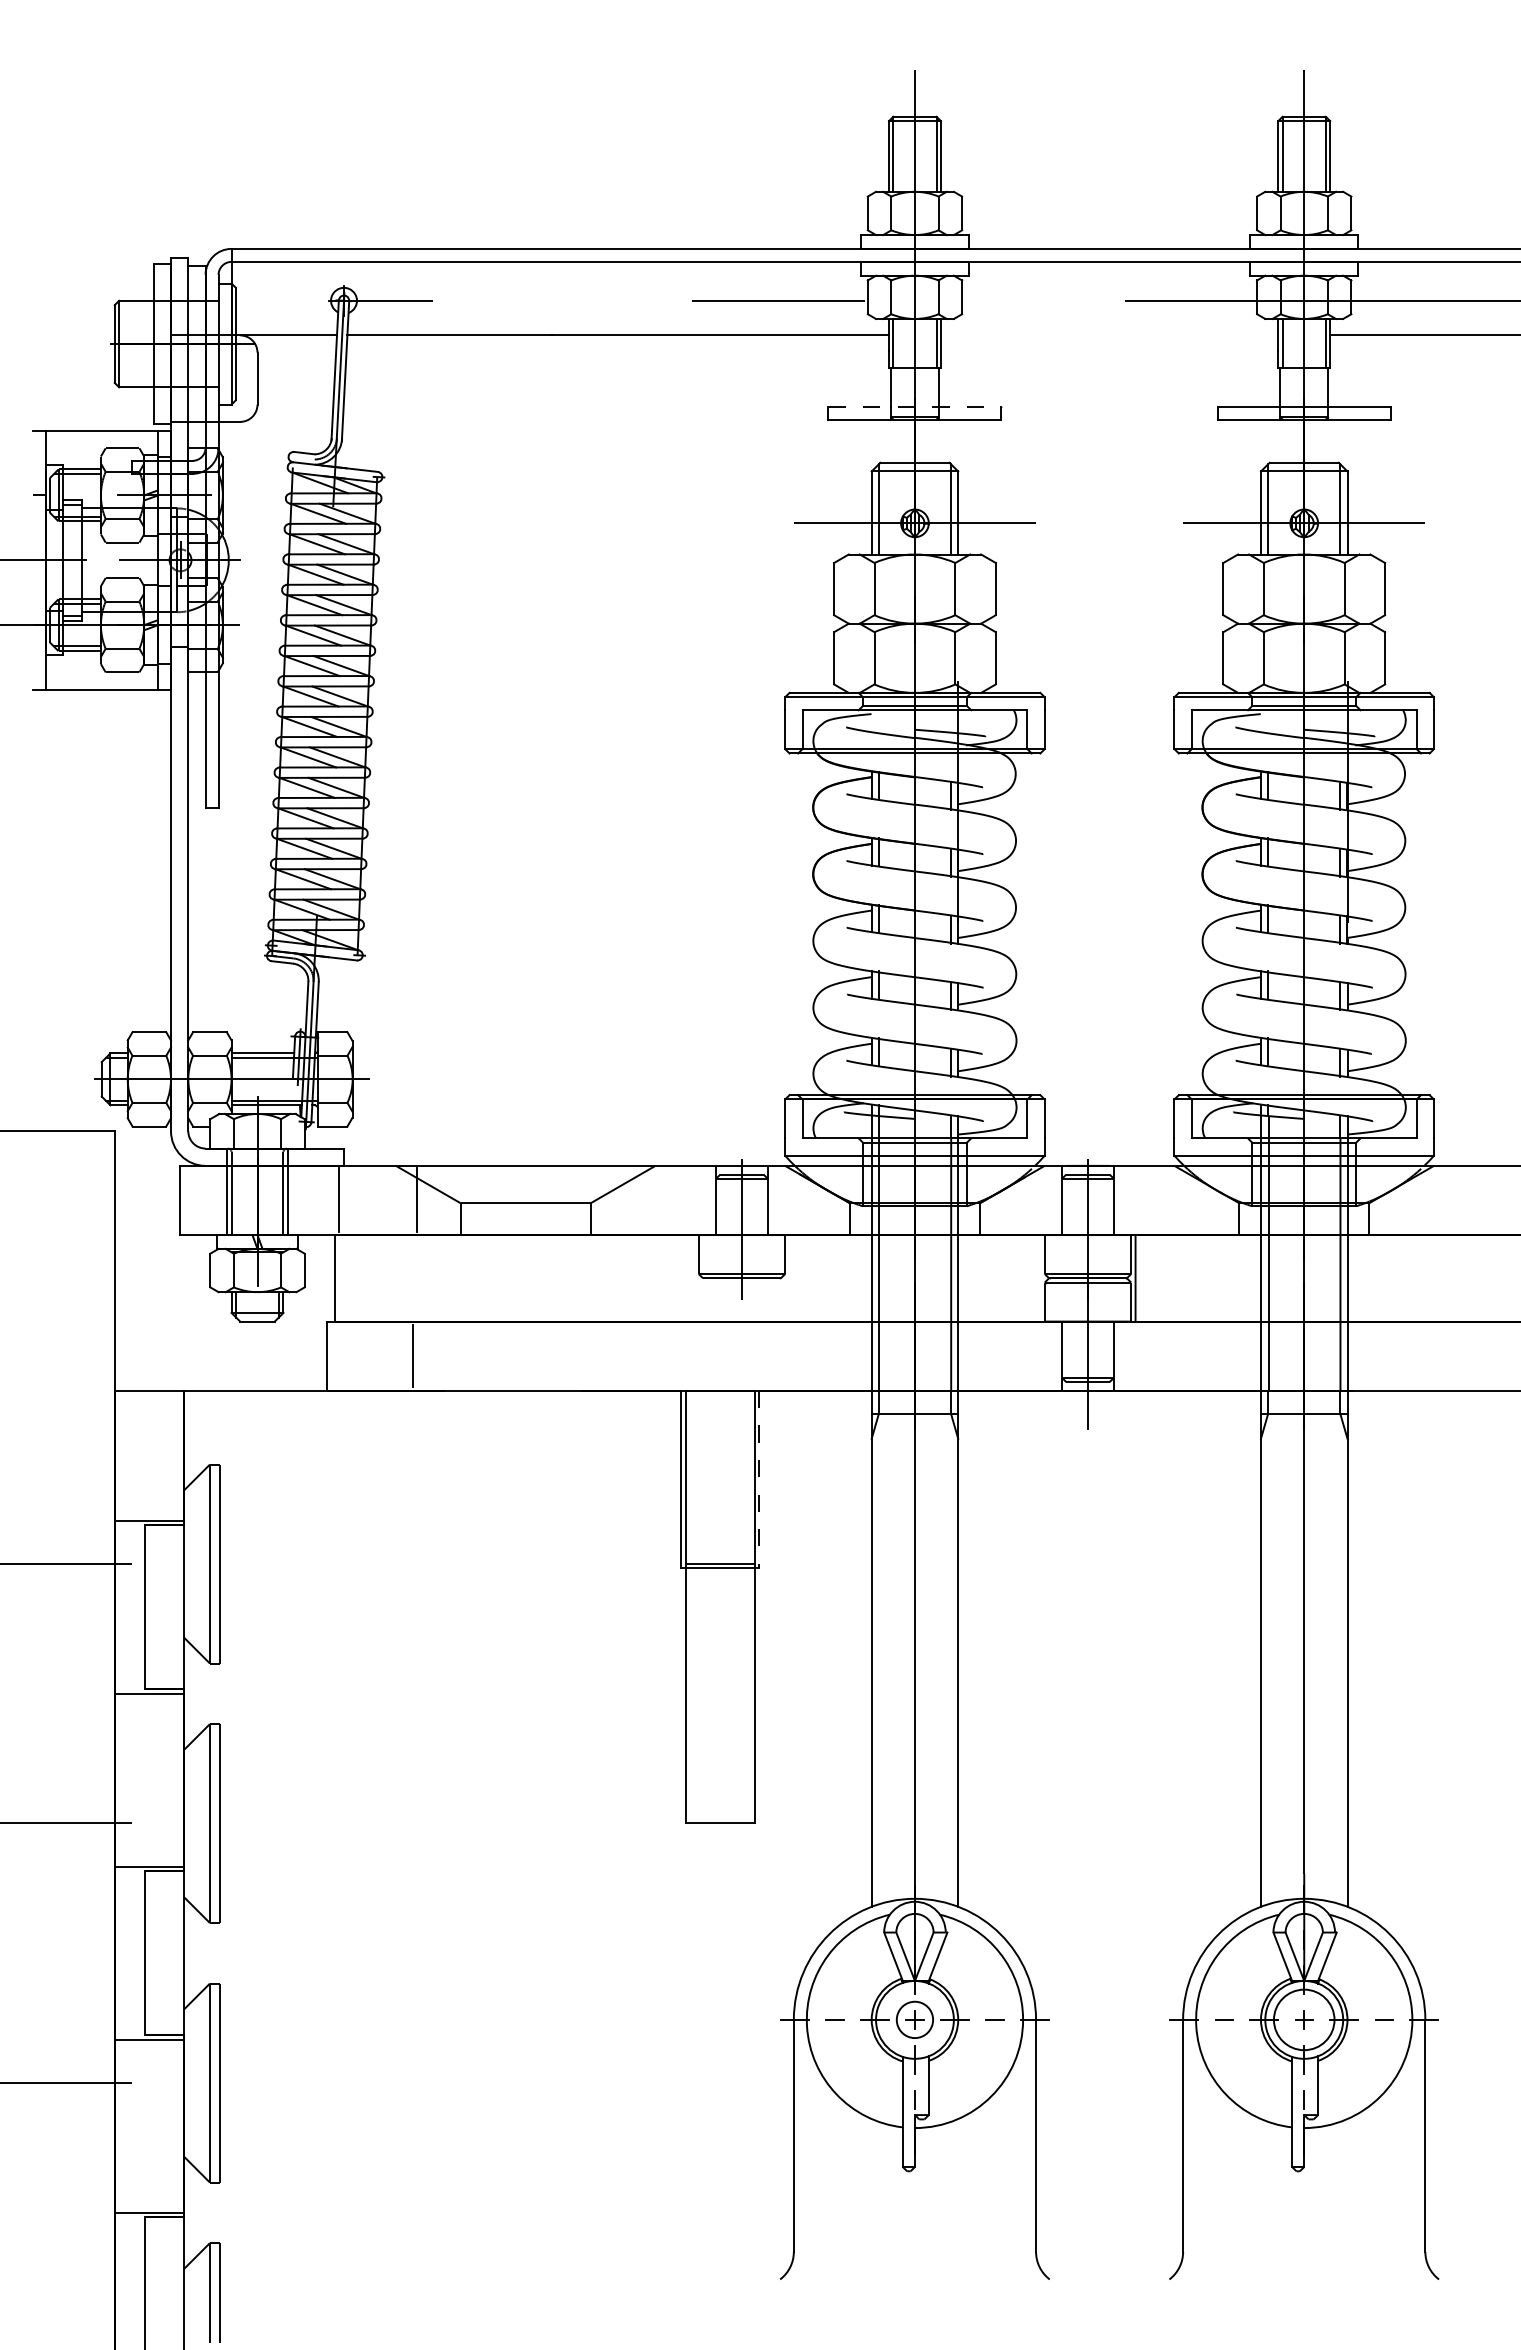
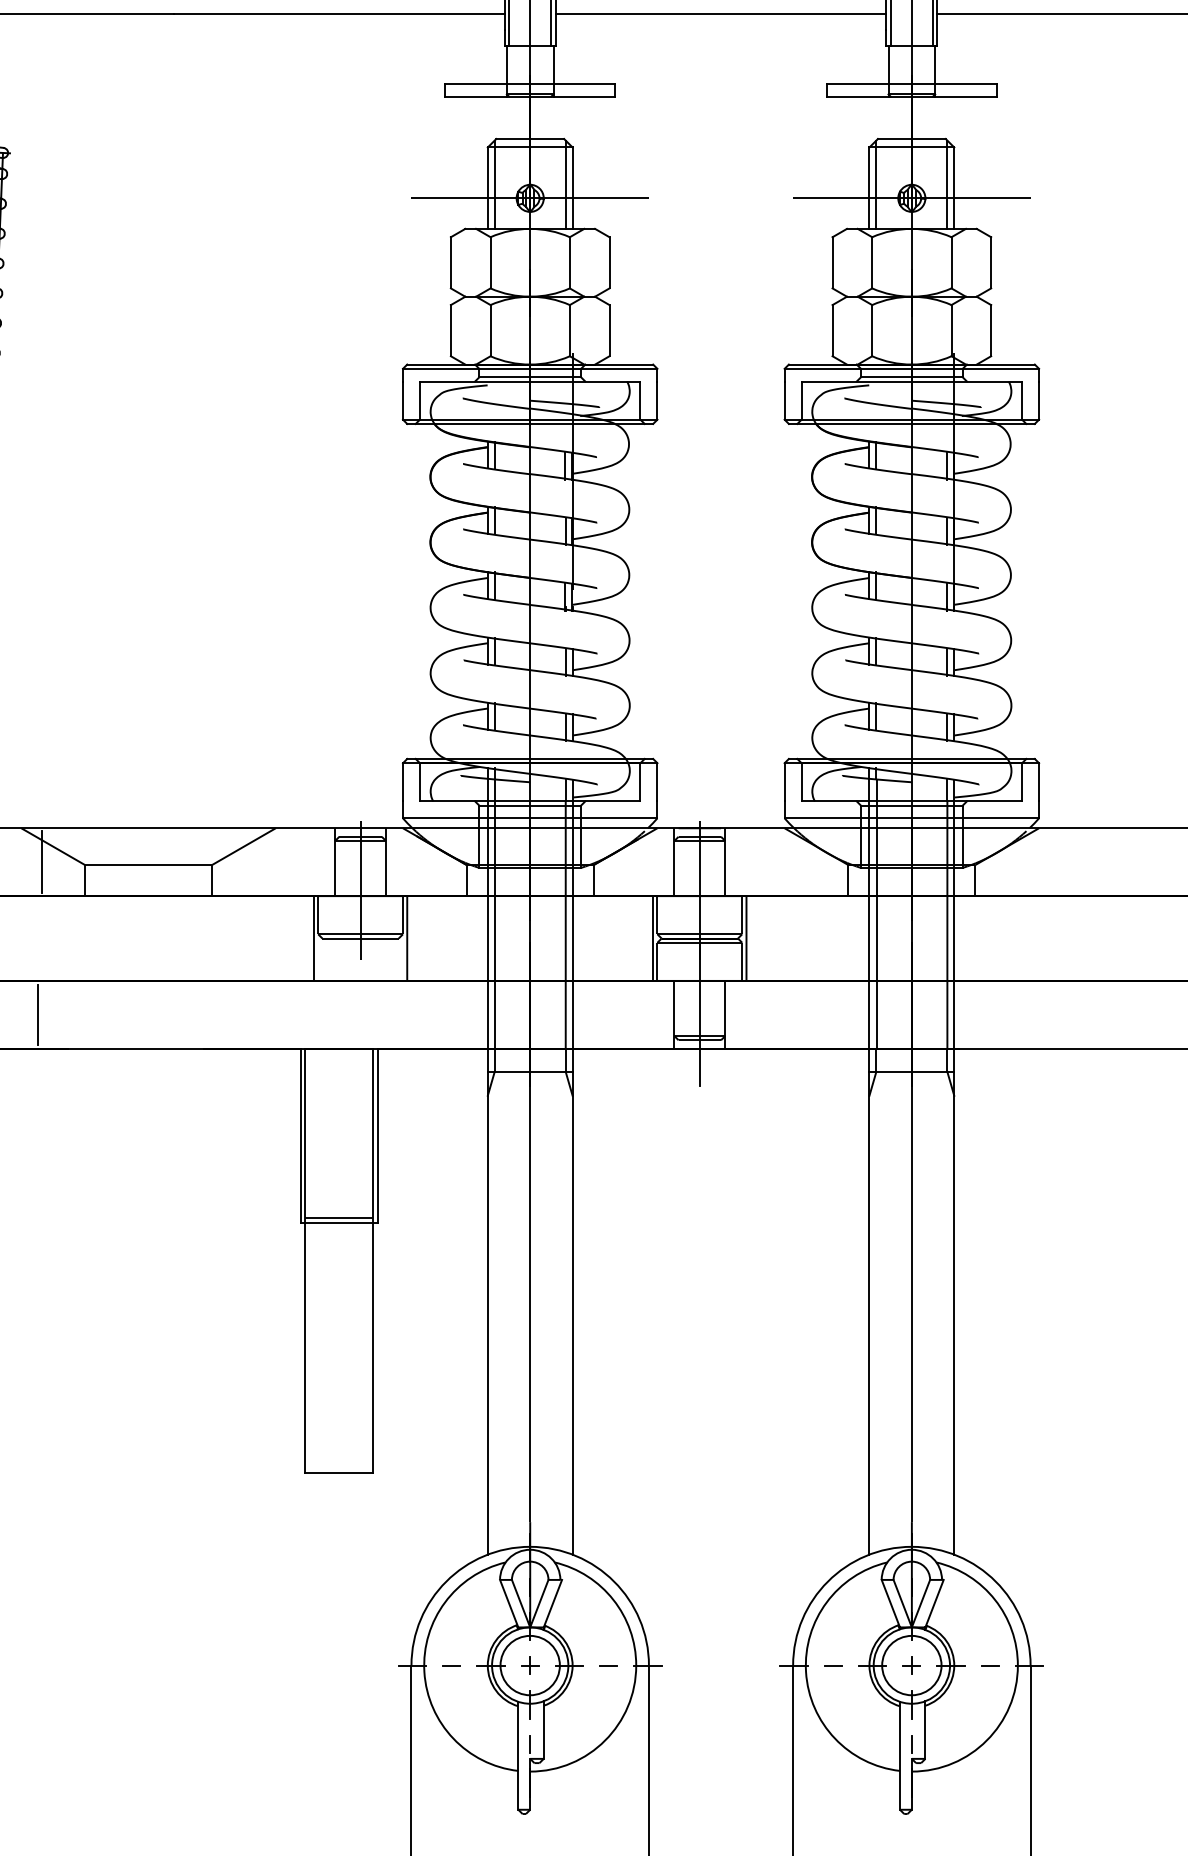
line: (1109, 335) -> (720, 14), added
line: (914, 406) -> (529, 83), dashed -> solid
line: (694, 1278) -> (314, 938), added
line: (789, 1278) -> (407, 938), added
line: (1040, 1278) -> (653, 938), added
line: (759, 1479) -> (377, 1135), dashed -> solid
circle: (914, 2019) -> (529, 1665), size x1.67

